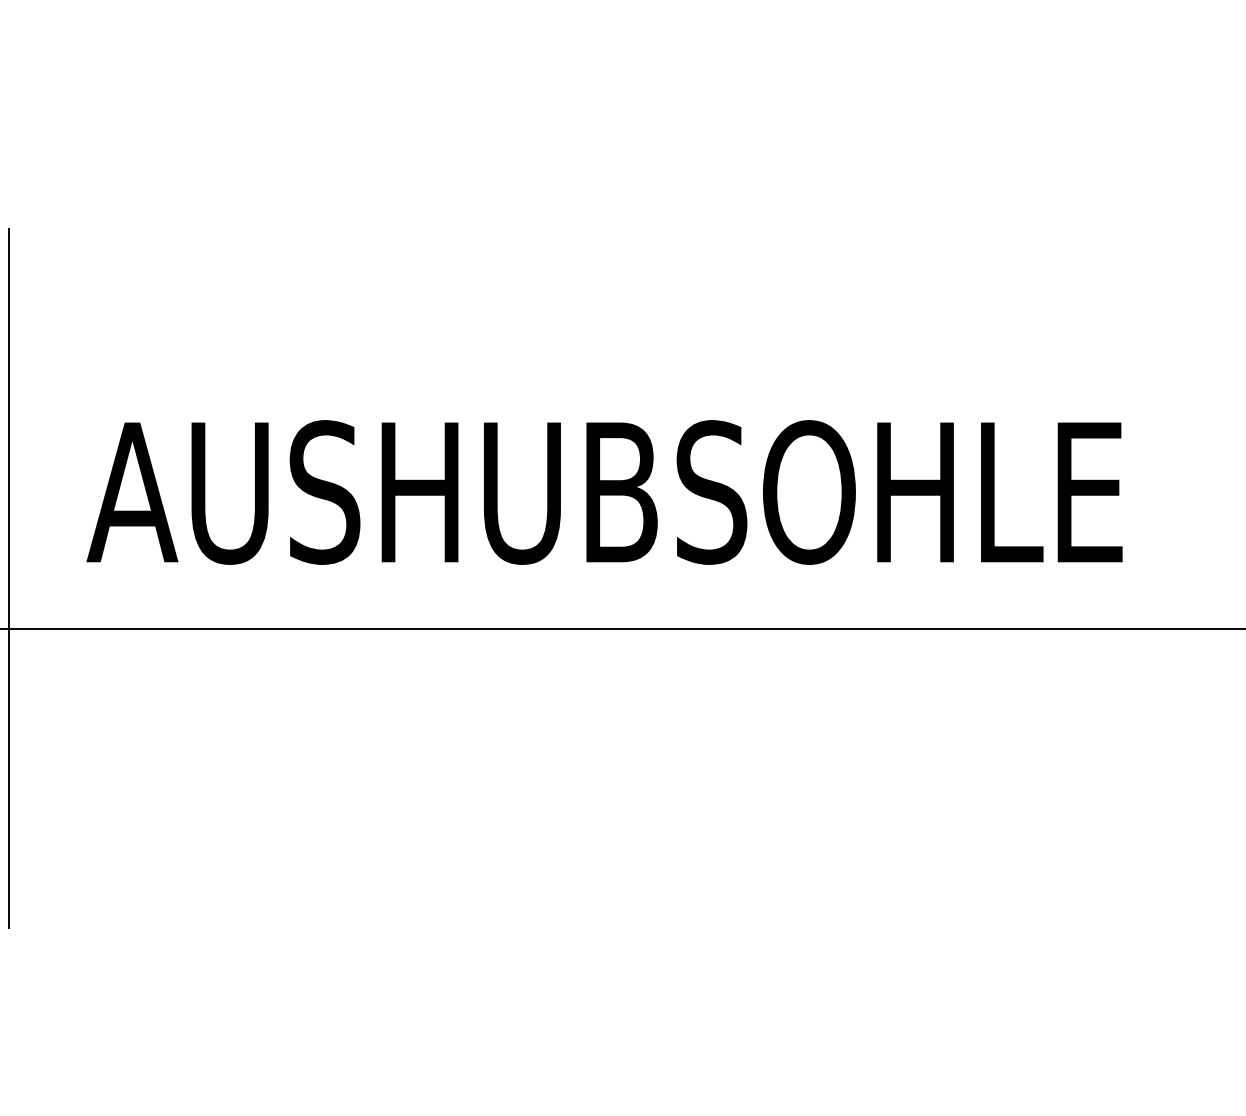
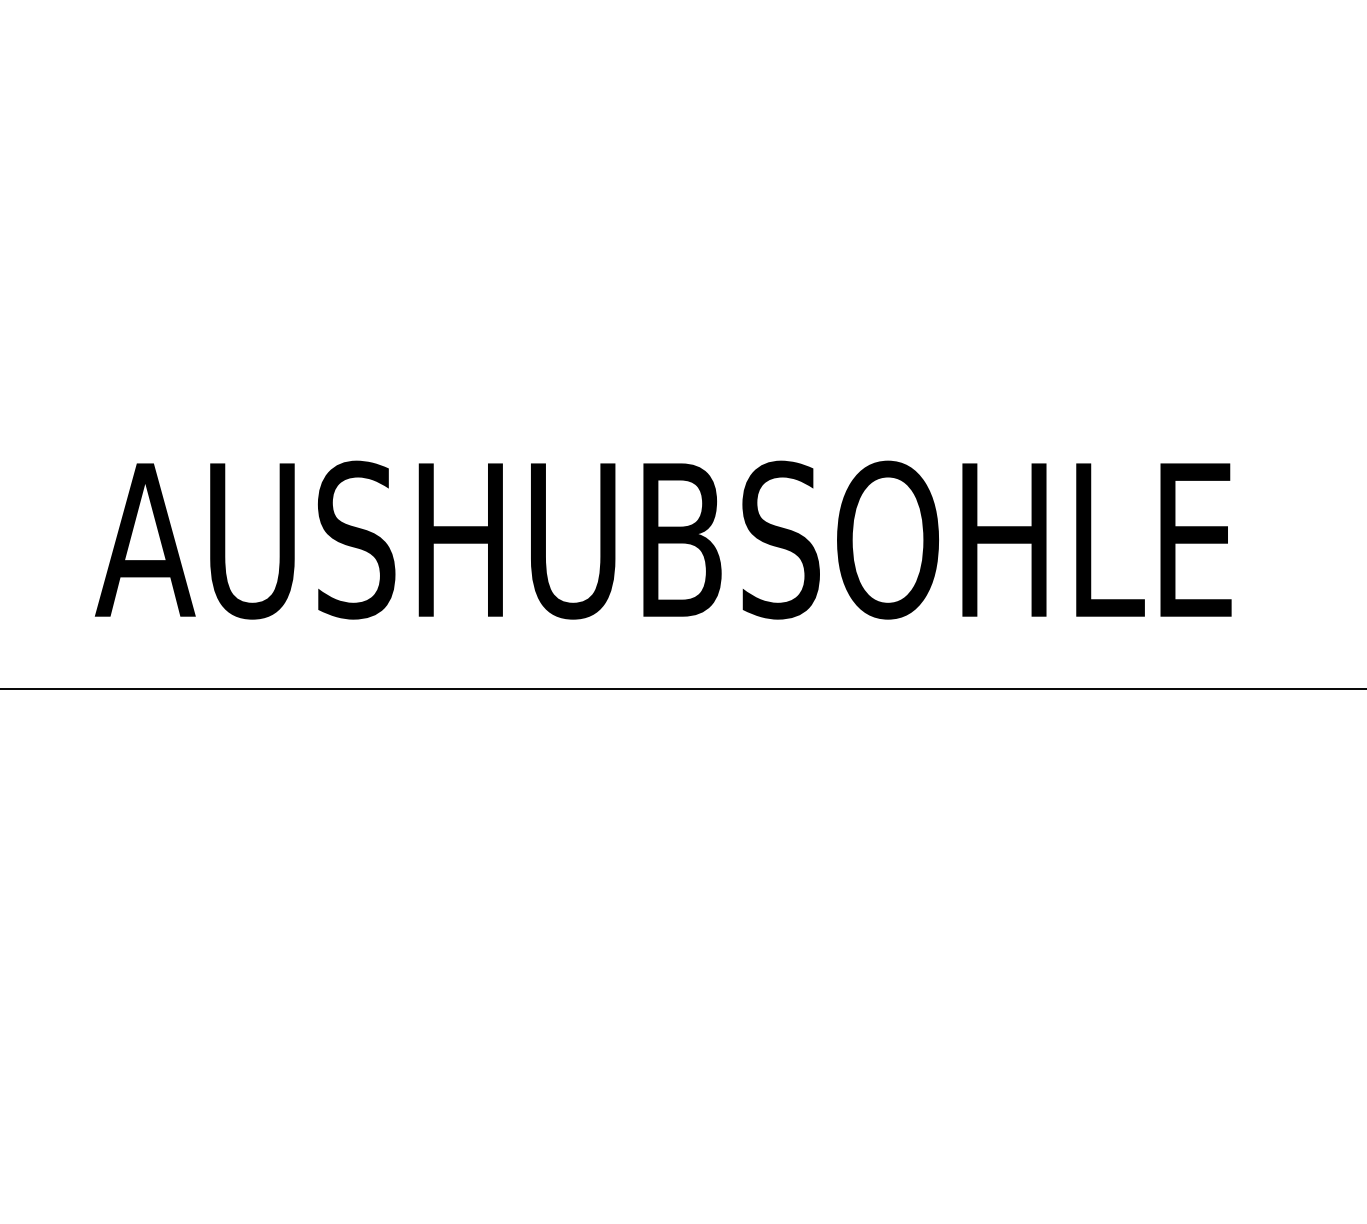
line: (9, 578) -> (10, 634), removed

